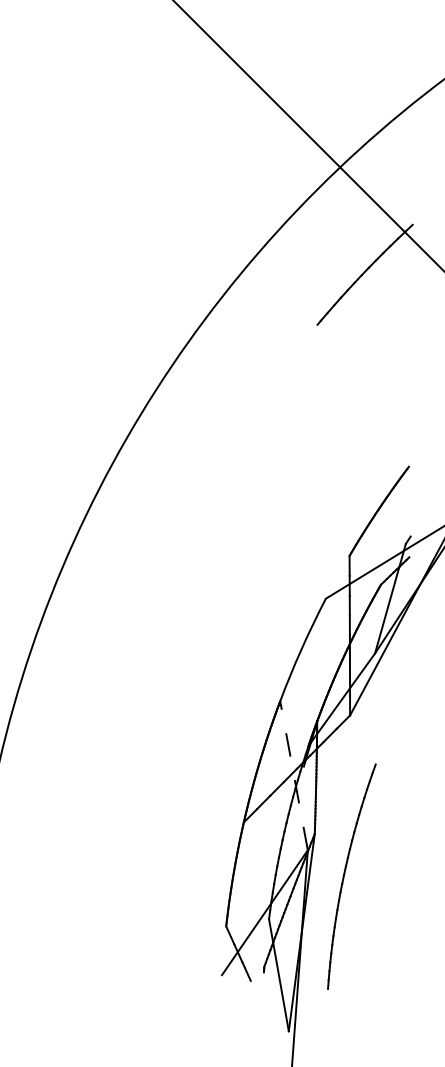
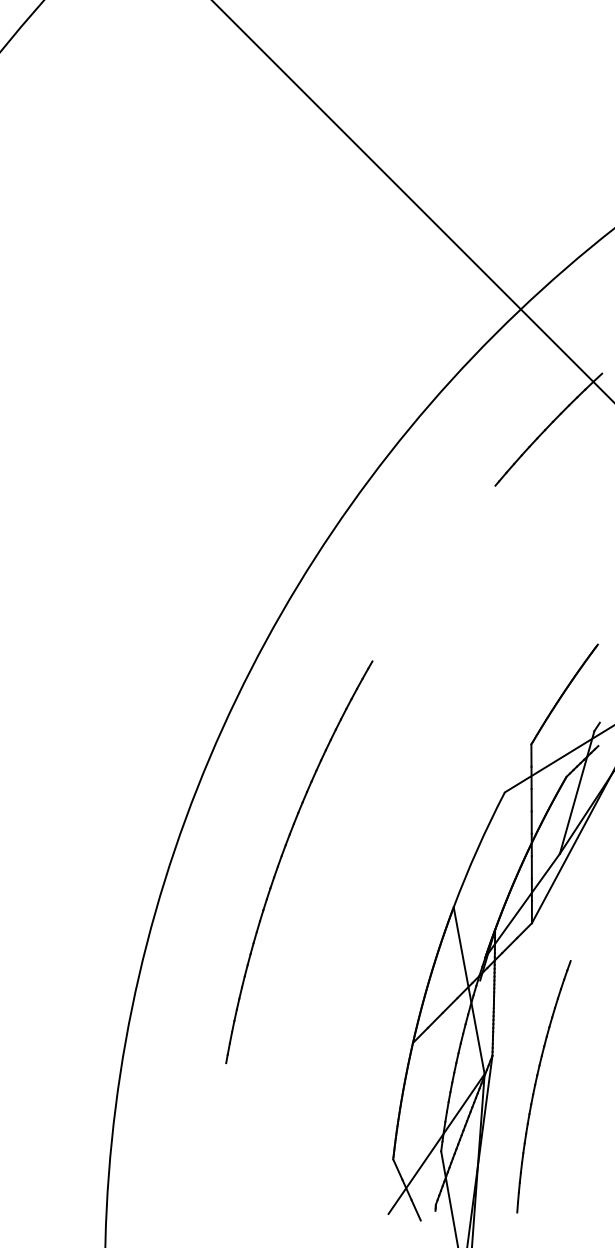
part: (127, 656) -> (282, 857), added
line: (294, 775) -> (469, 990), dashed -> solid
part: (345, 874) -> (536, 1084), moved

